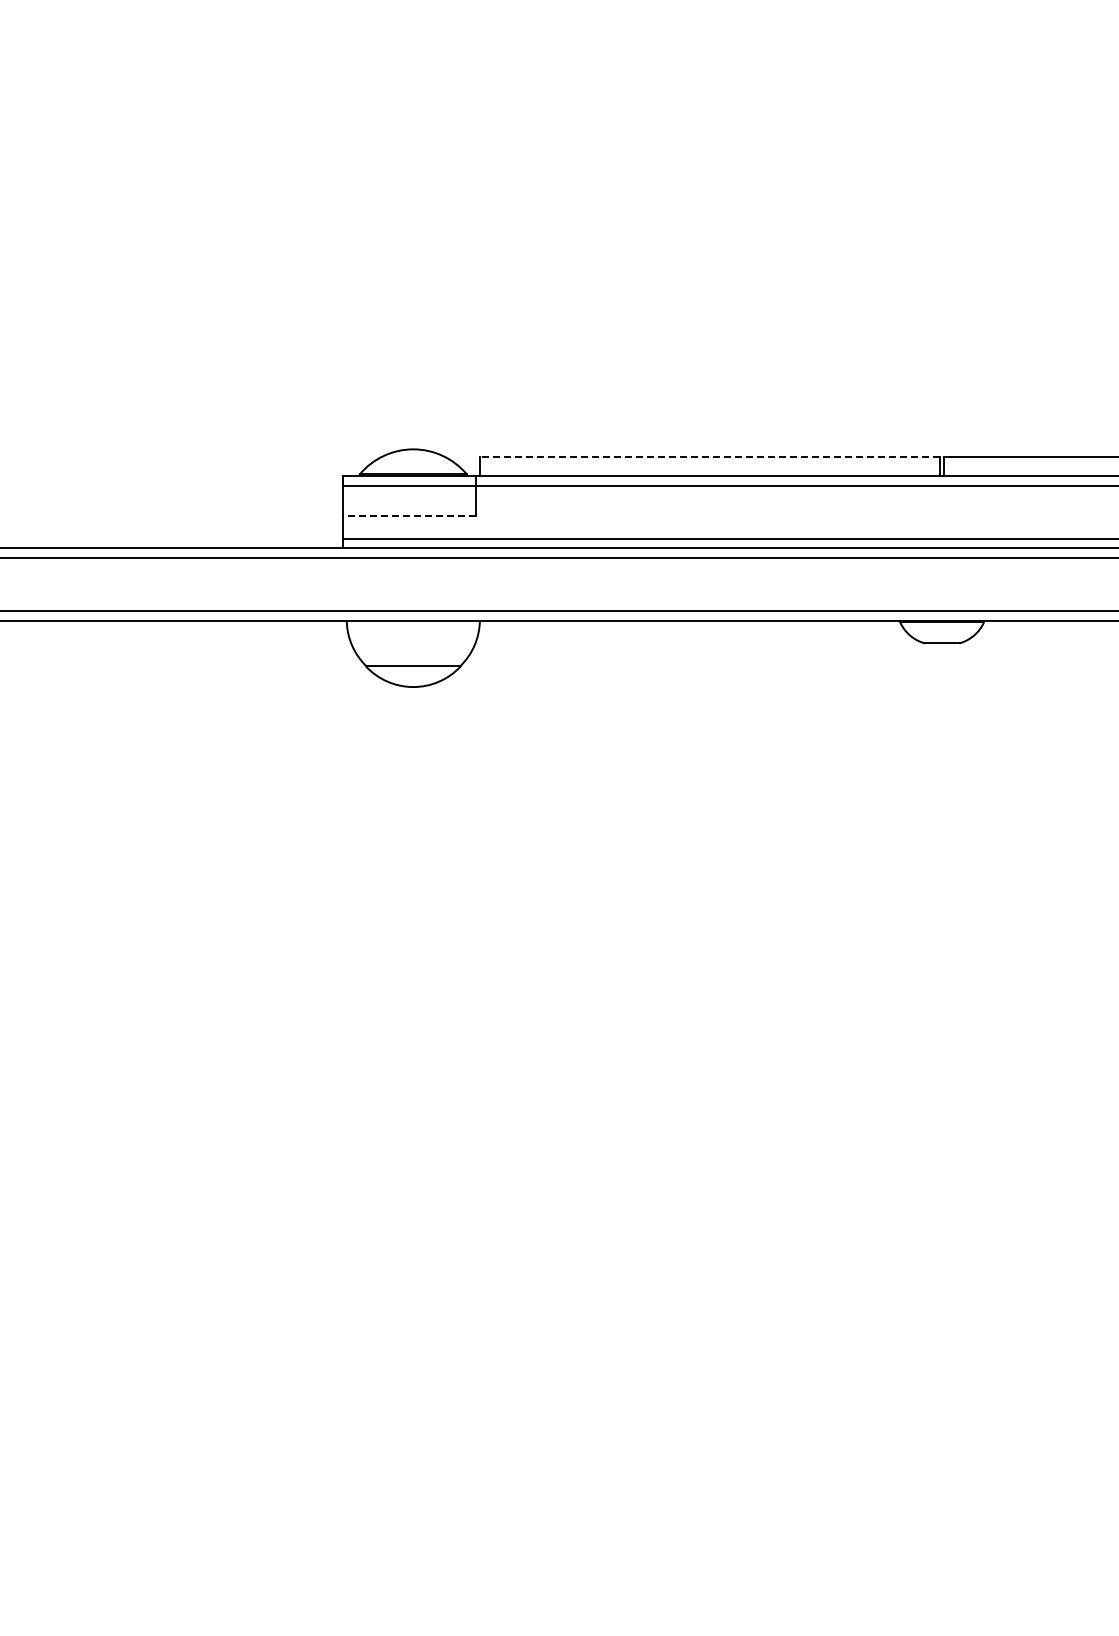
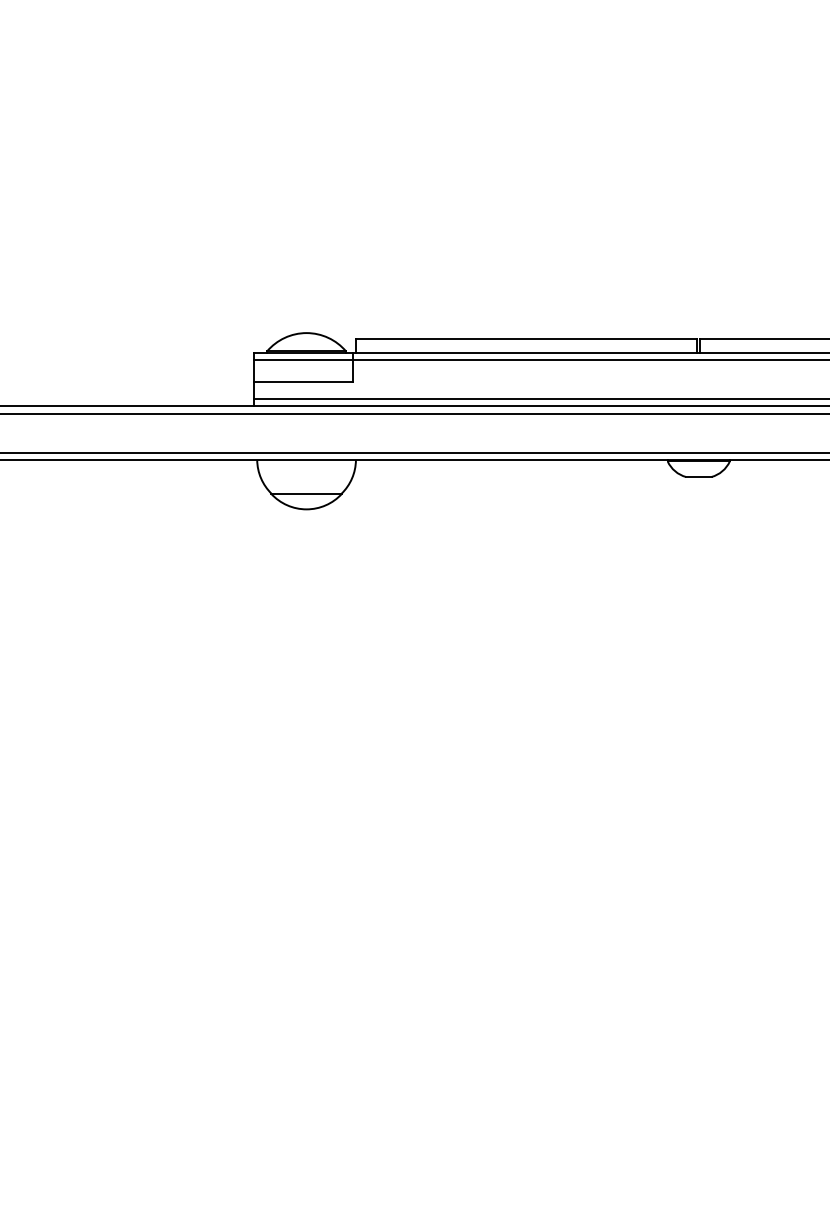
line: (709, 456) -> (526, 338), dashed -> solid
line: (409, 515) -> (303, 382), dashed -> solid

